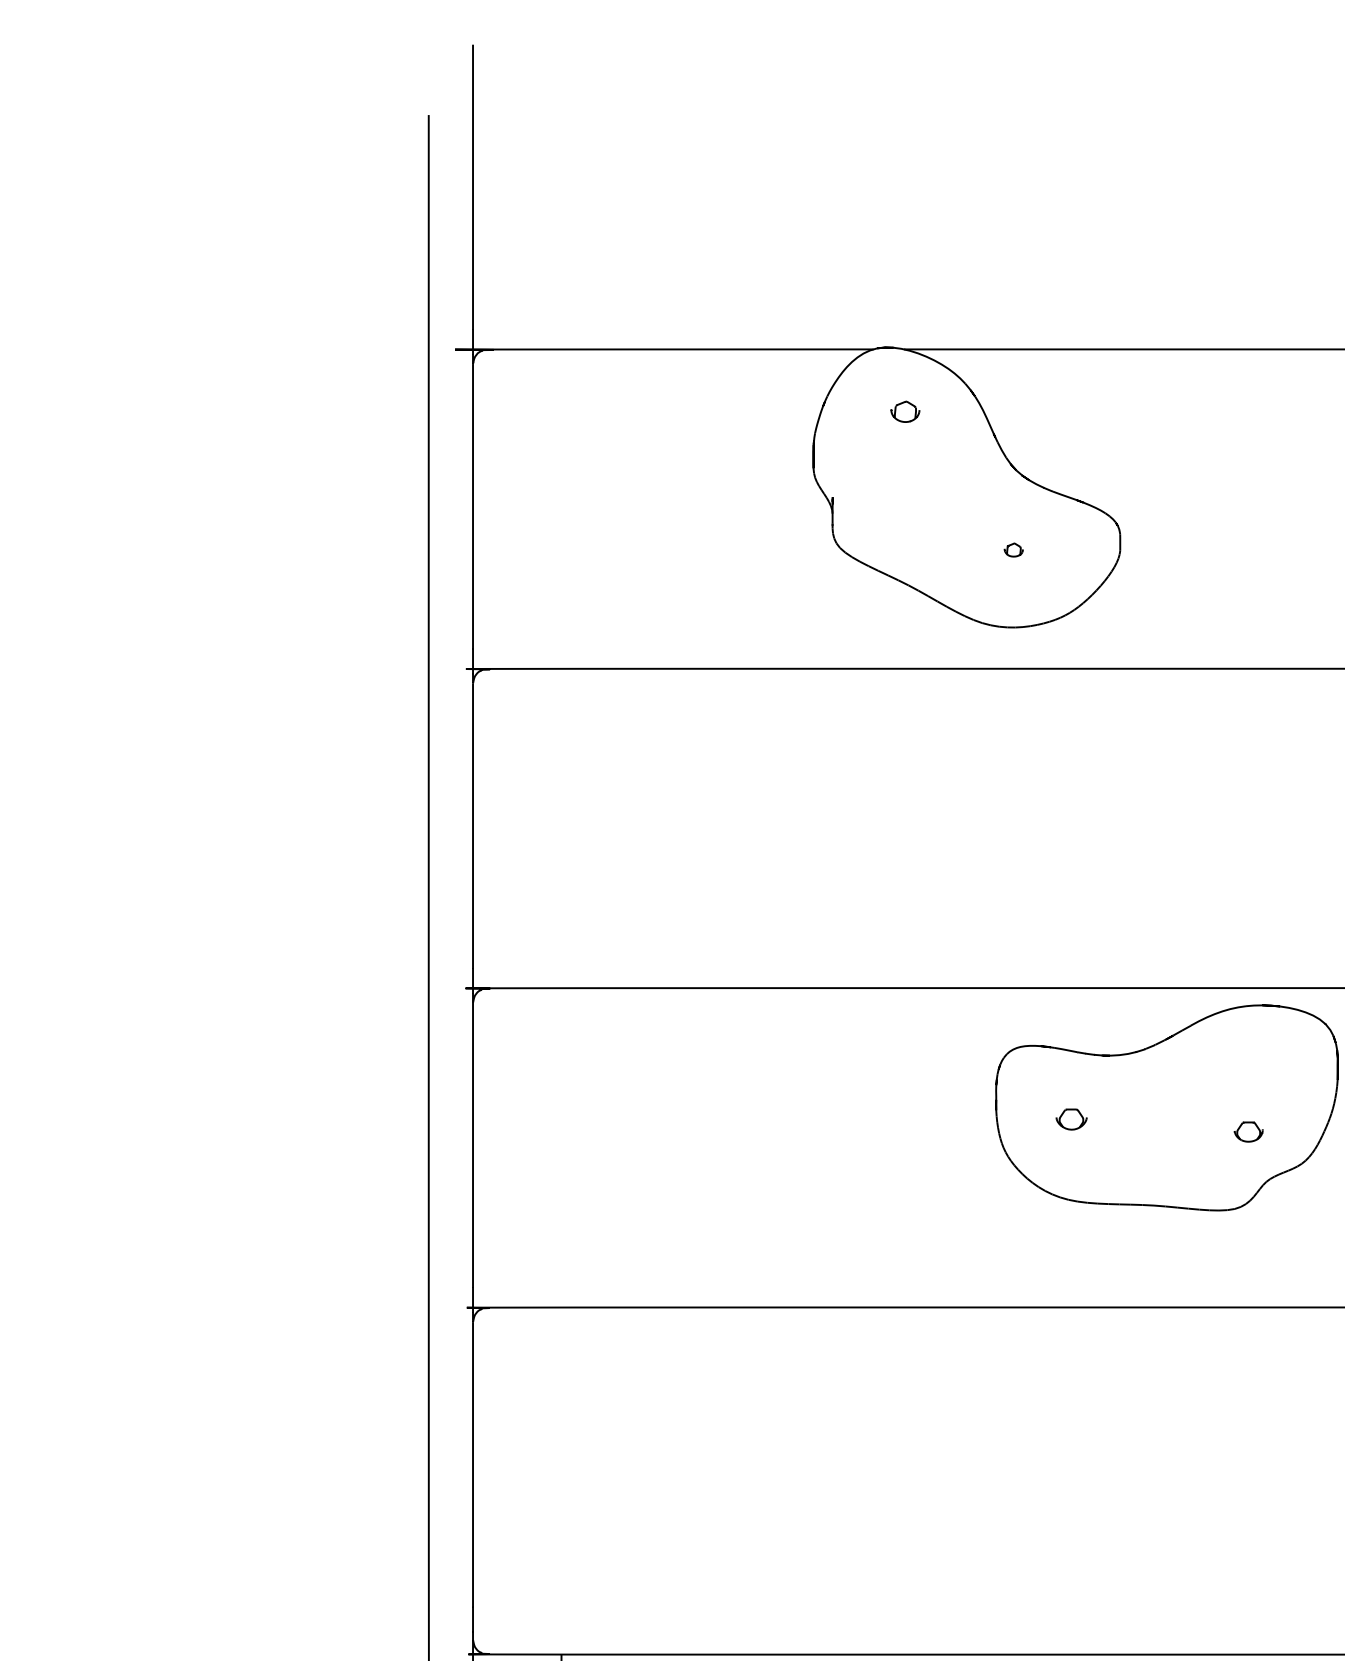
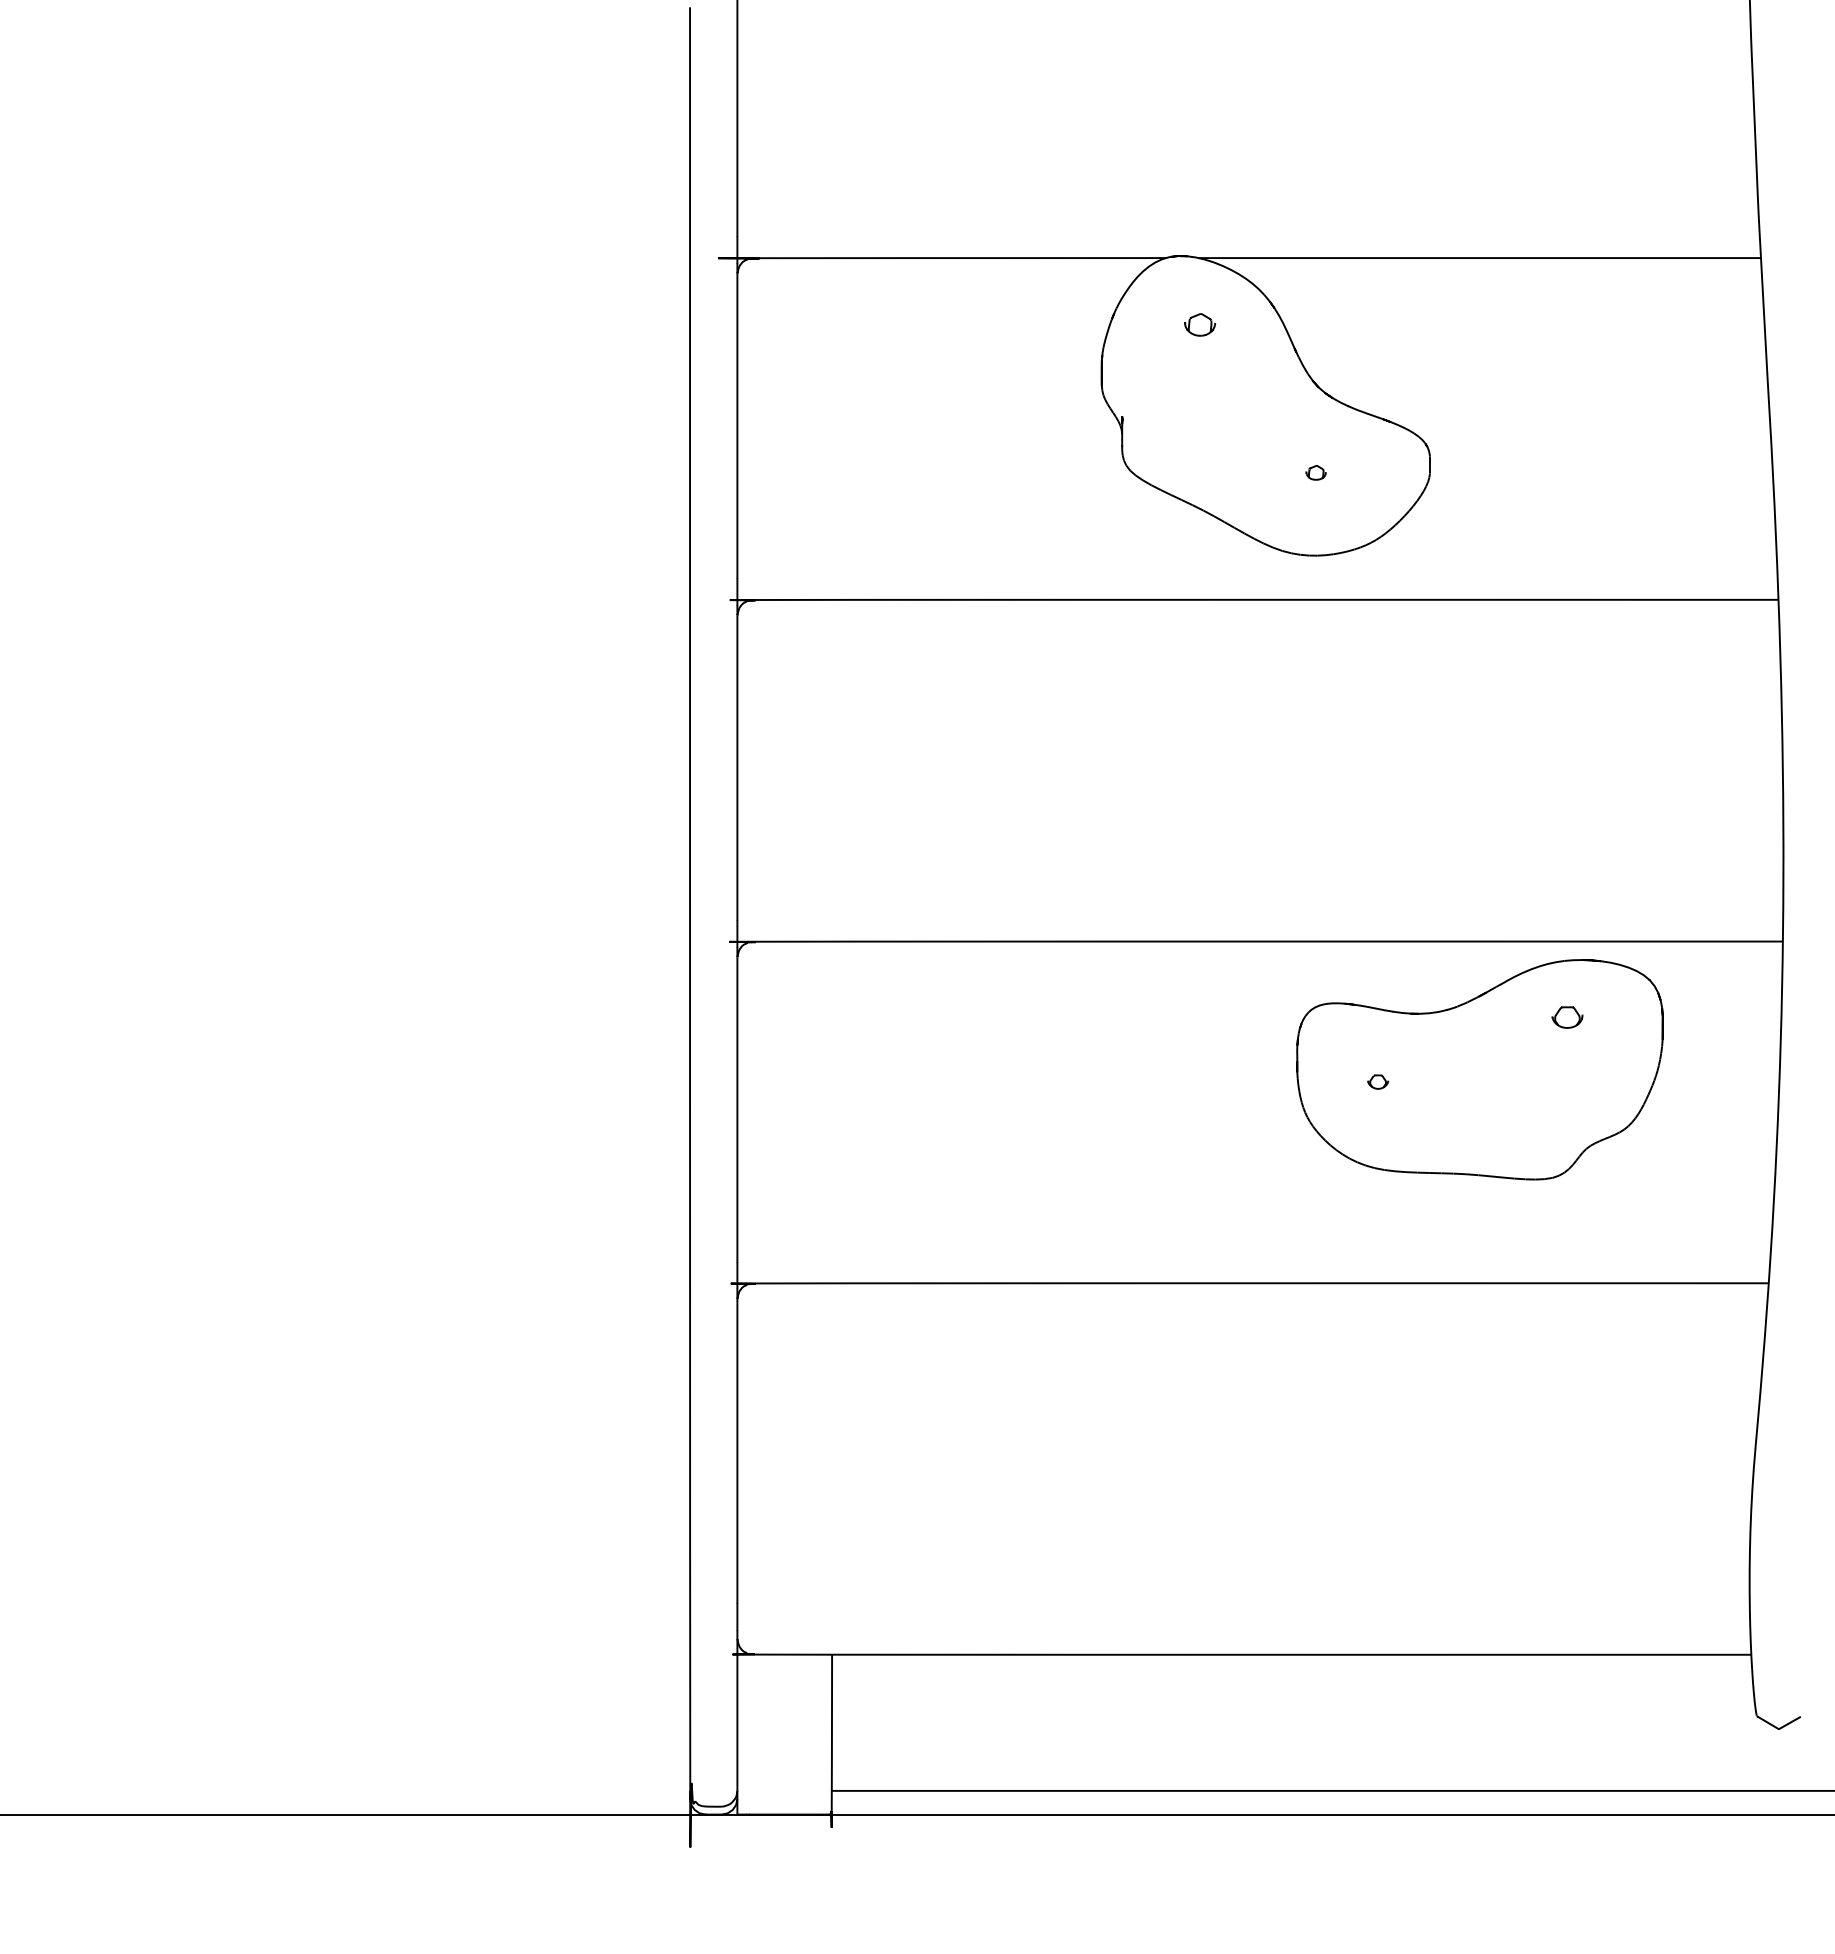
part: (1072, 1118) -> (1378, 1081), size x0.62
part: (1248, 1131) -> (1567, 1017), moved

